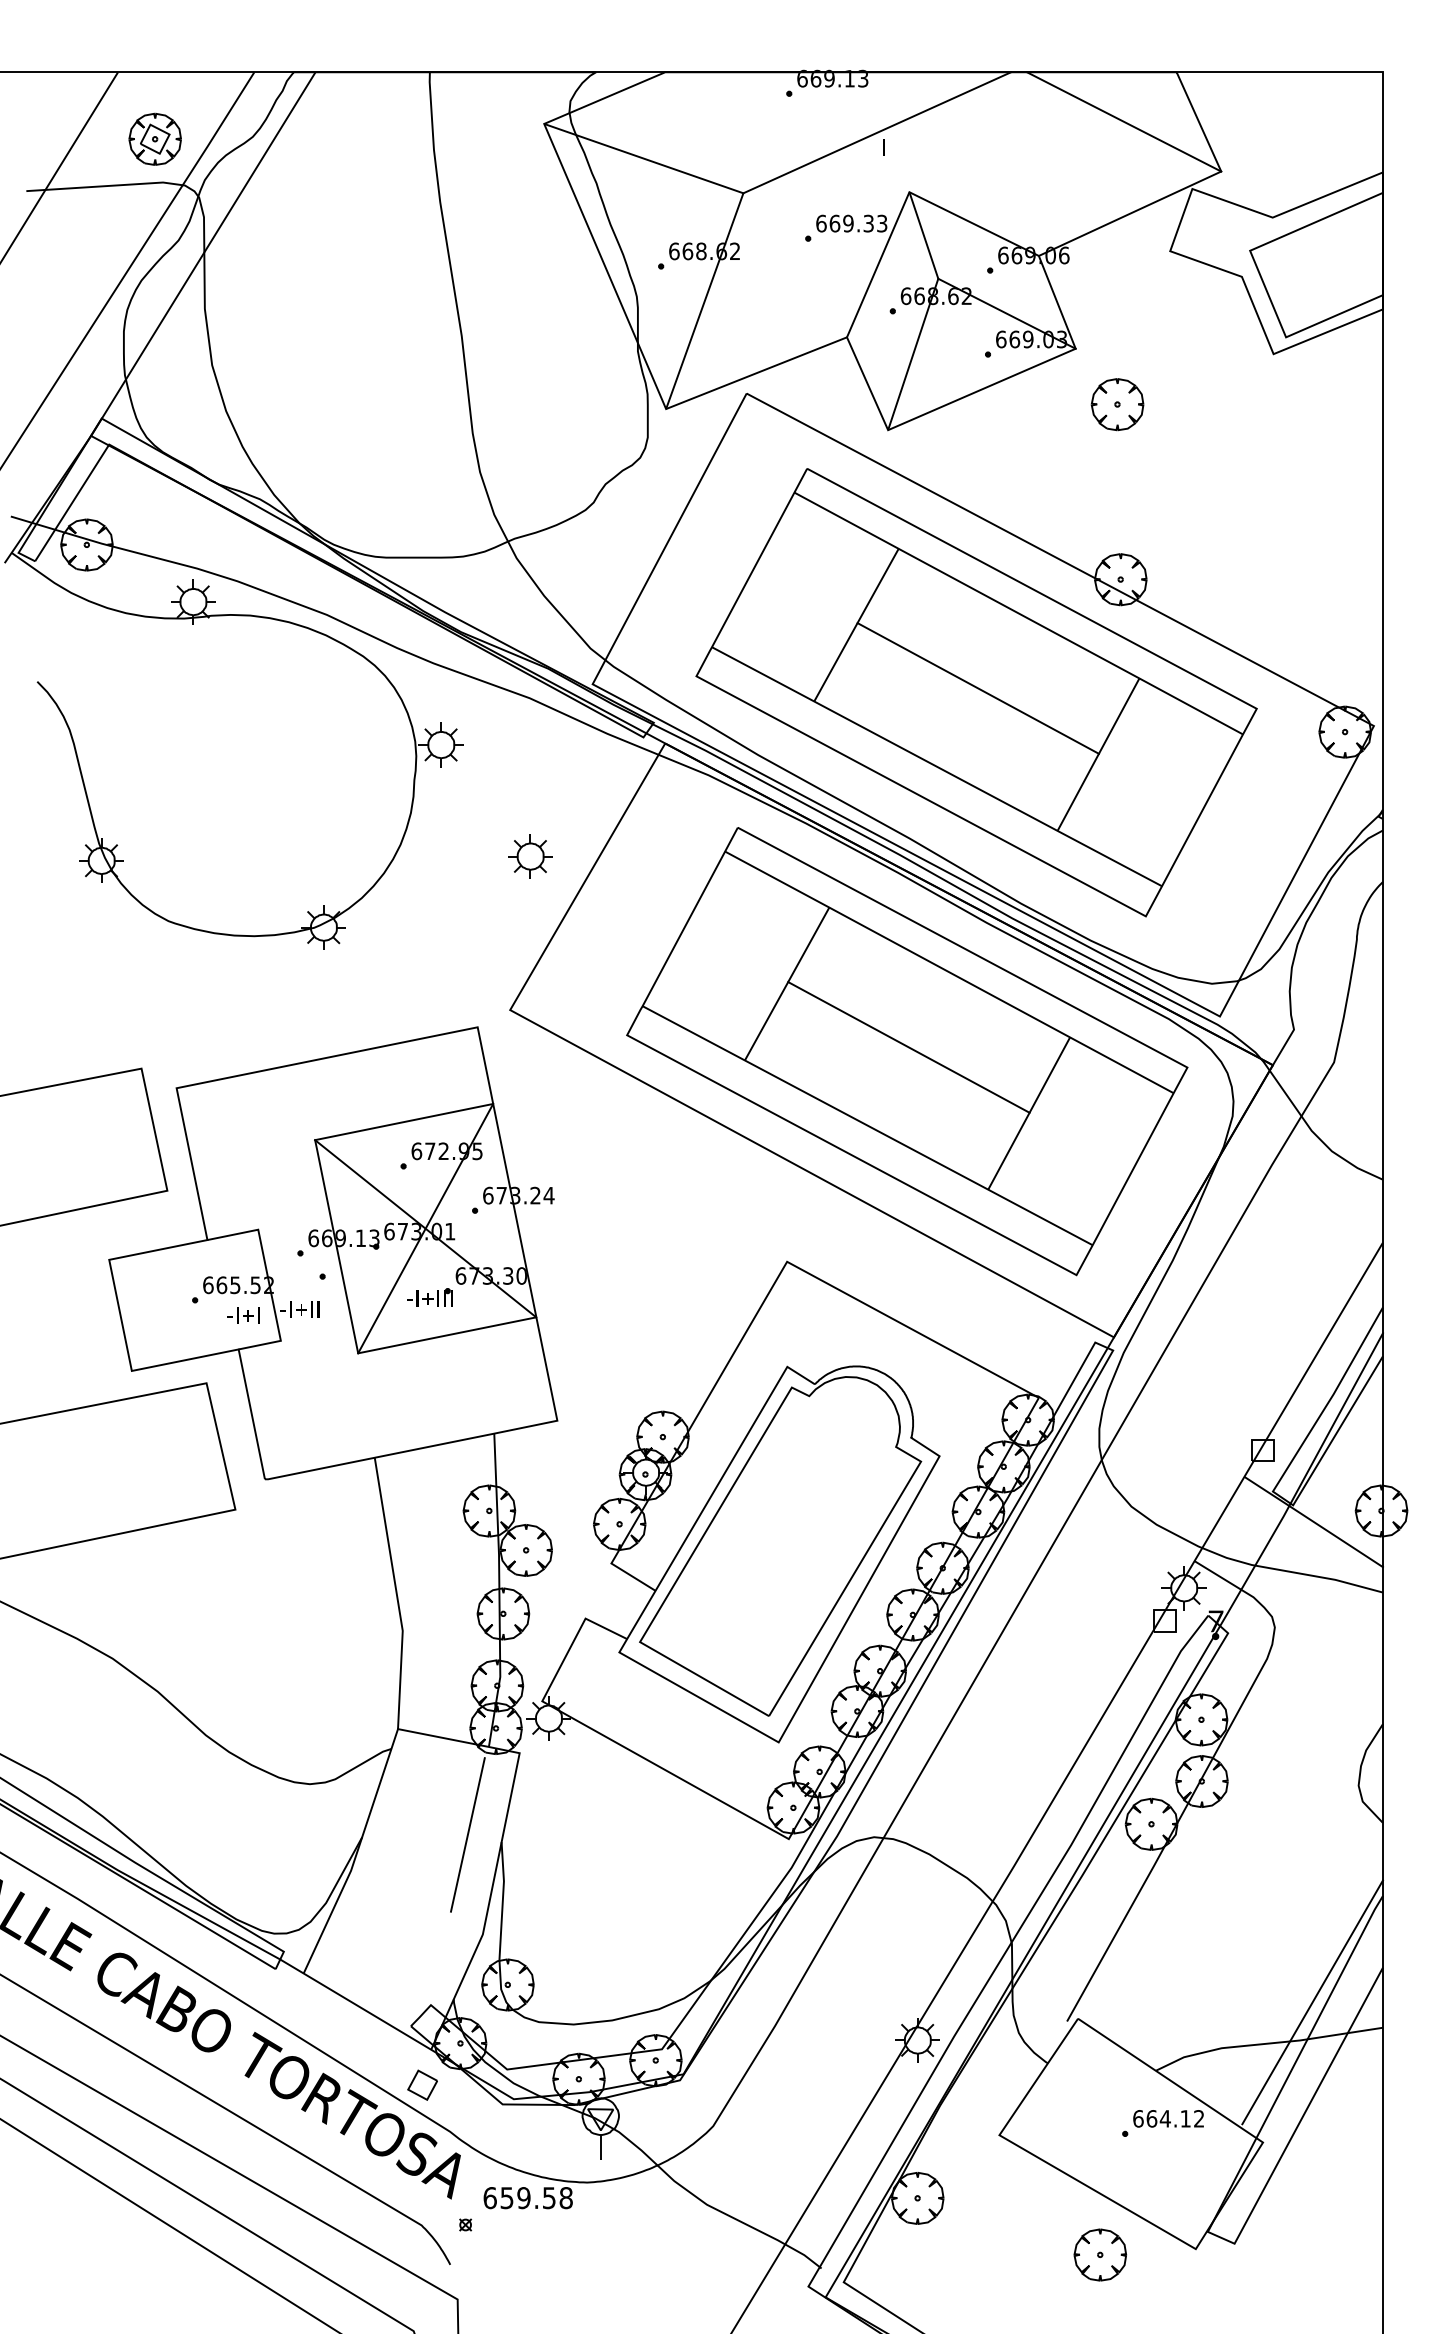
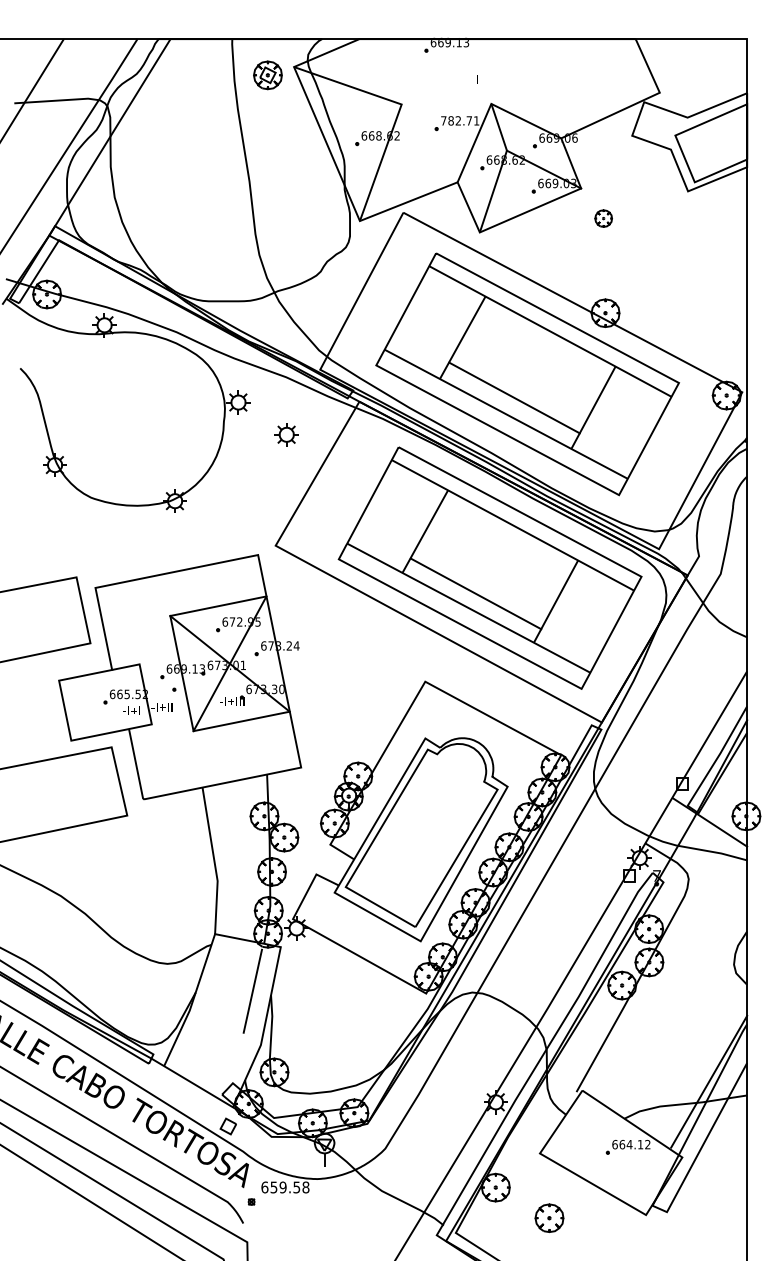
line: (1122, 121) -> (606, 65), removed
line: (876, 132) -> (473, 71), removed
part: (154, 139) -> (267, 75), moved
text: (852, 222) -> (460, 120), 669.33 -> 782.71
part: (1117, 404) -> (603, 218), size x0.6
line: (978, 687) -> (514, 397), moved
part: (530, 855) -> (286, 434), moved
line: (907, 1046) -> (475, 593), moved
part: (1100, 2253) -> (549, 1217), moved

